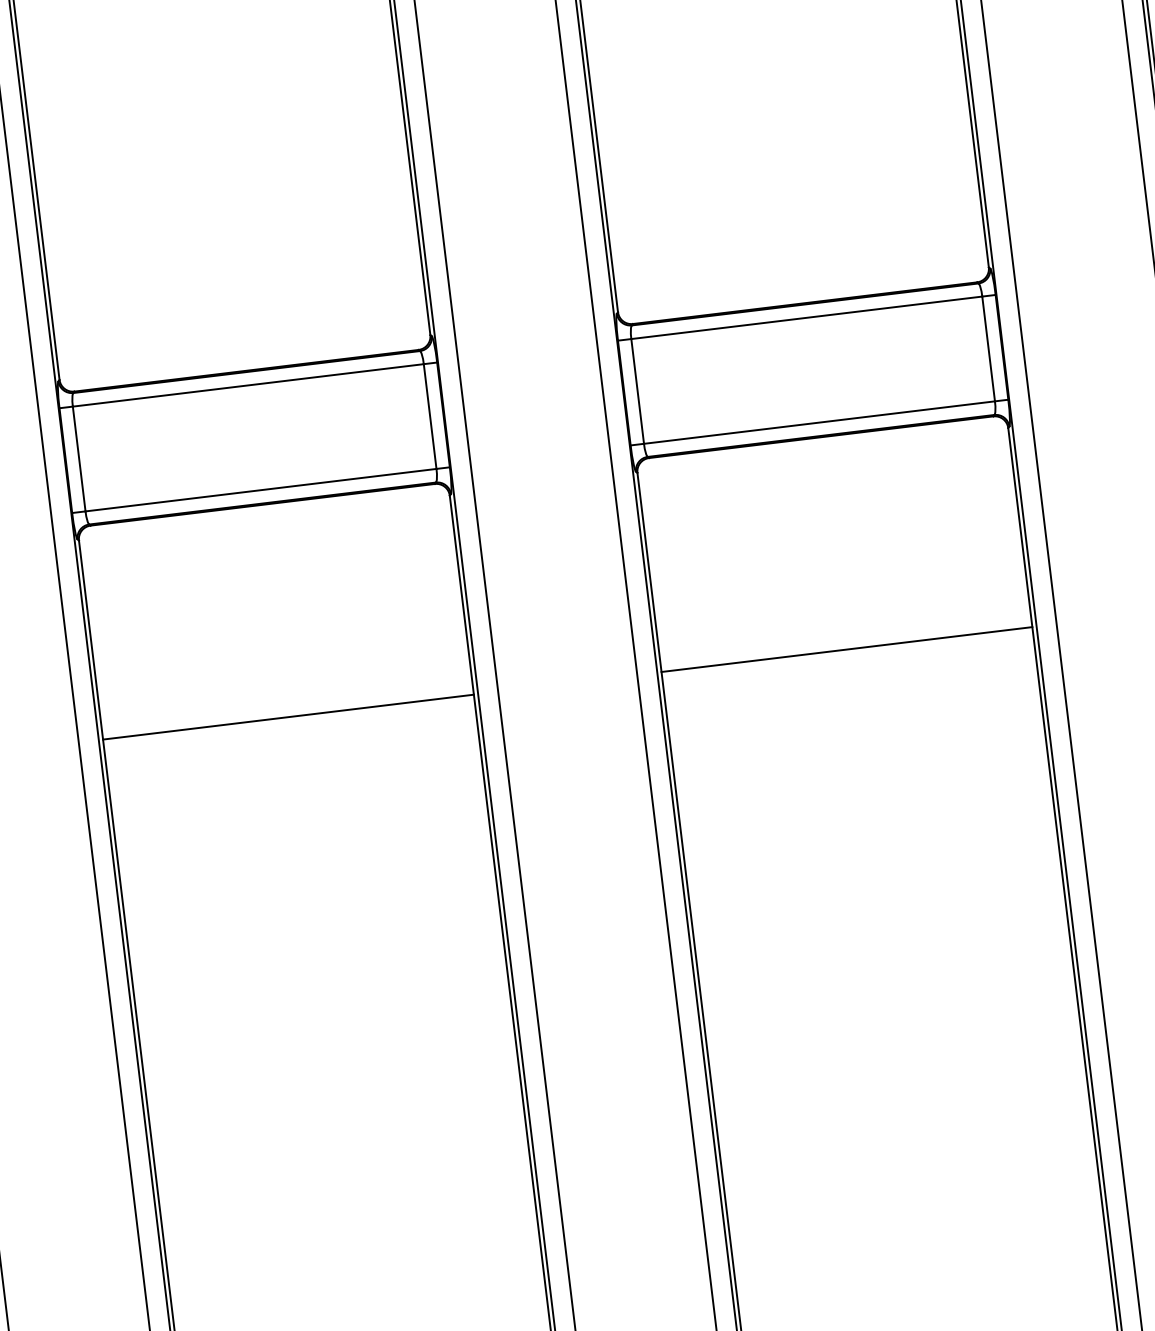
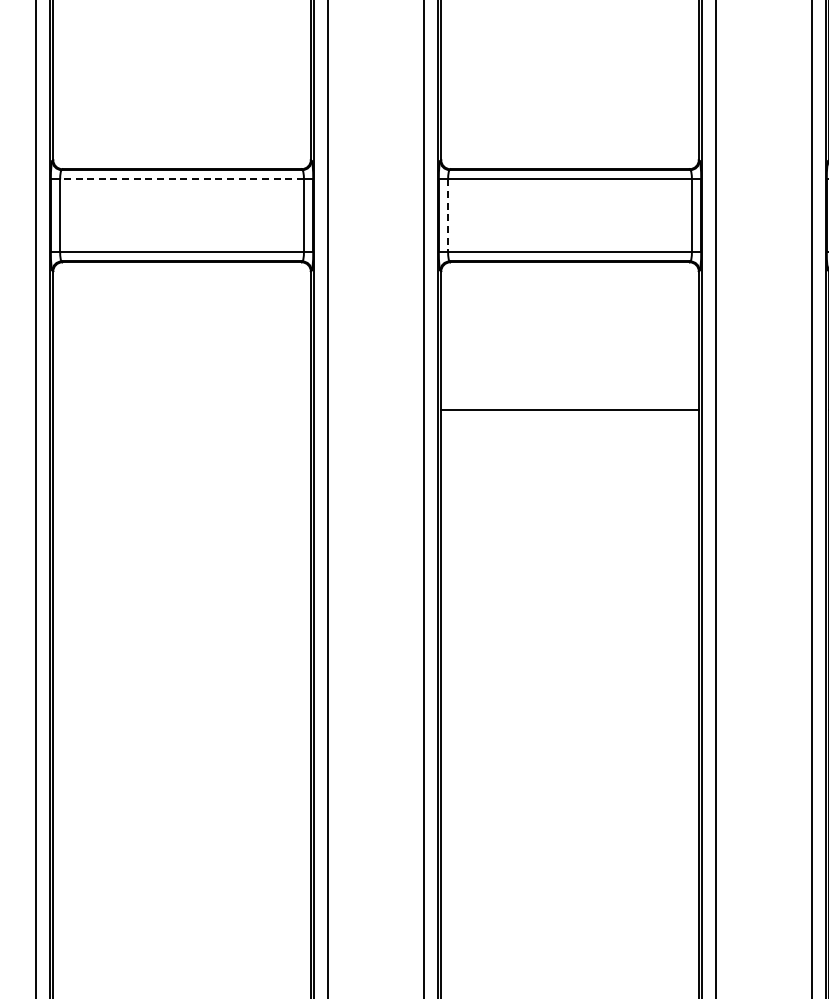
line: (248, 385) -> (182, 179), solid -> dashed
line: (638, 392) -> (448, 216), solid -> dashed
line: (287, 716) -> (181, 409), removed

